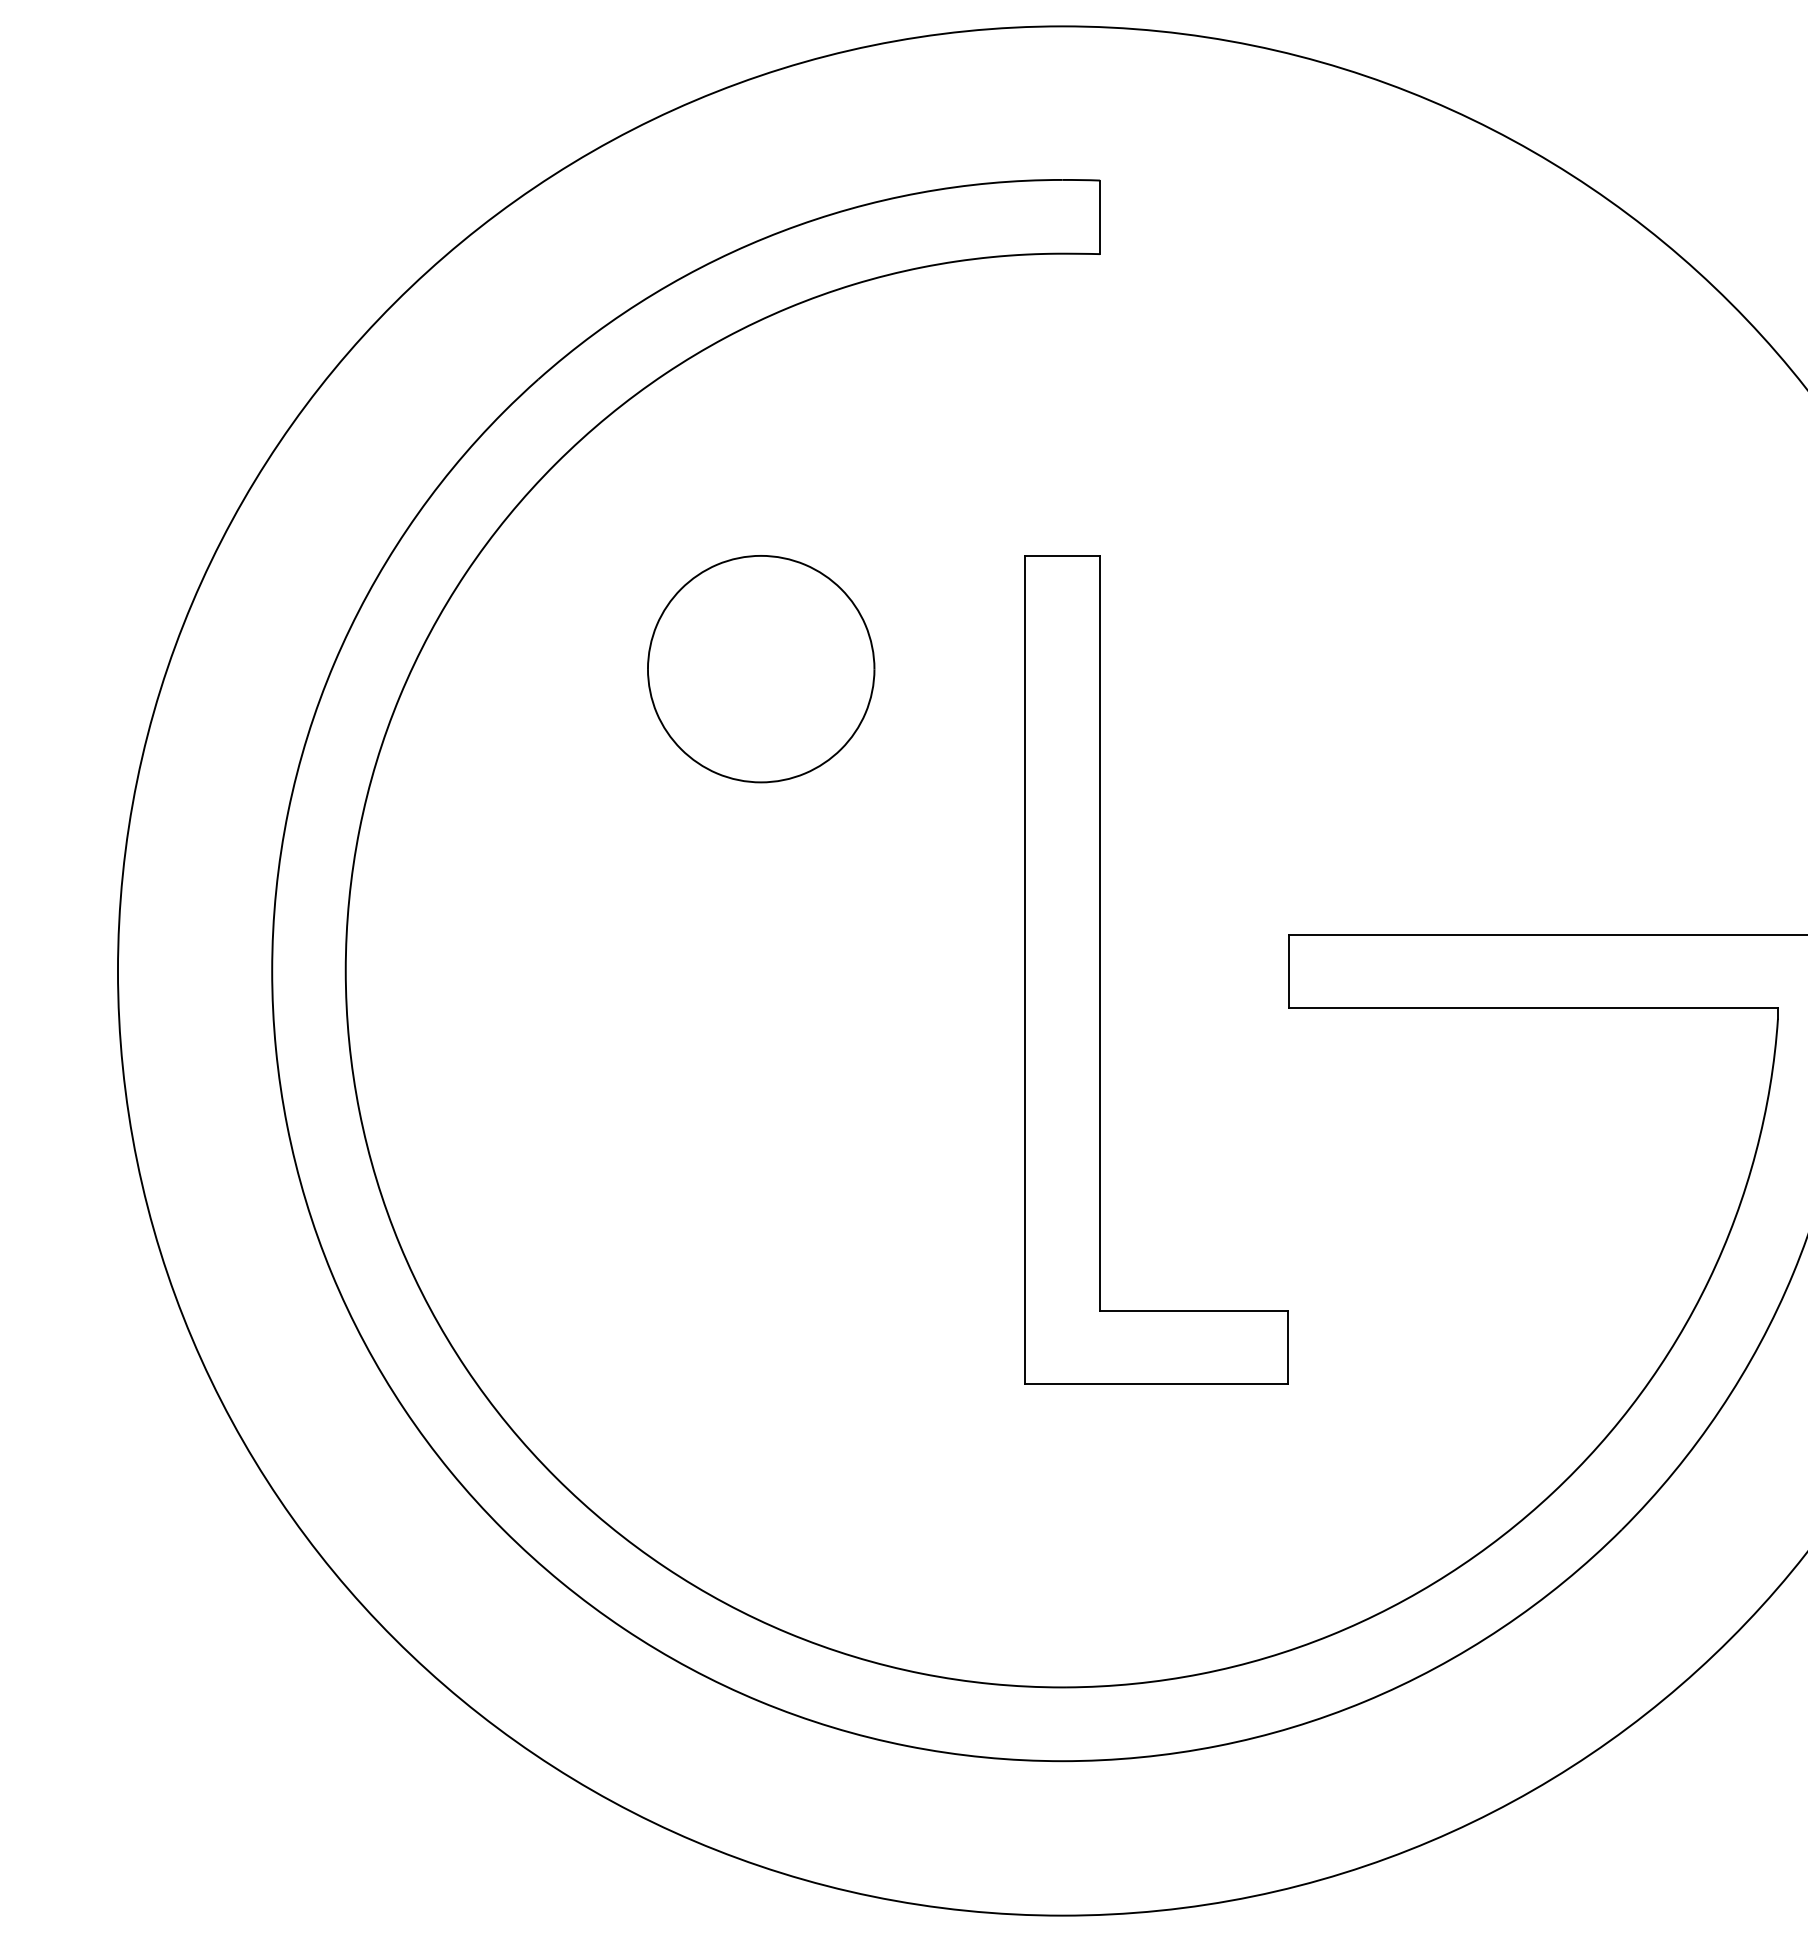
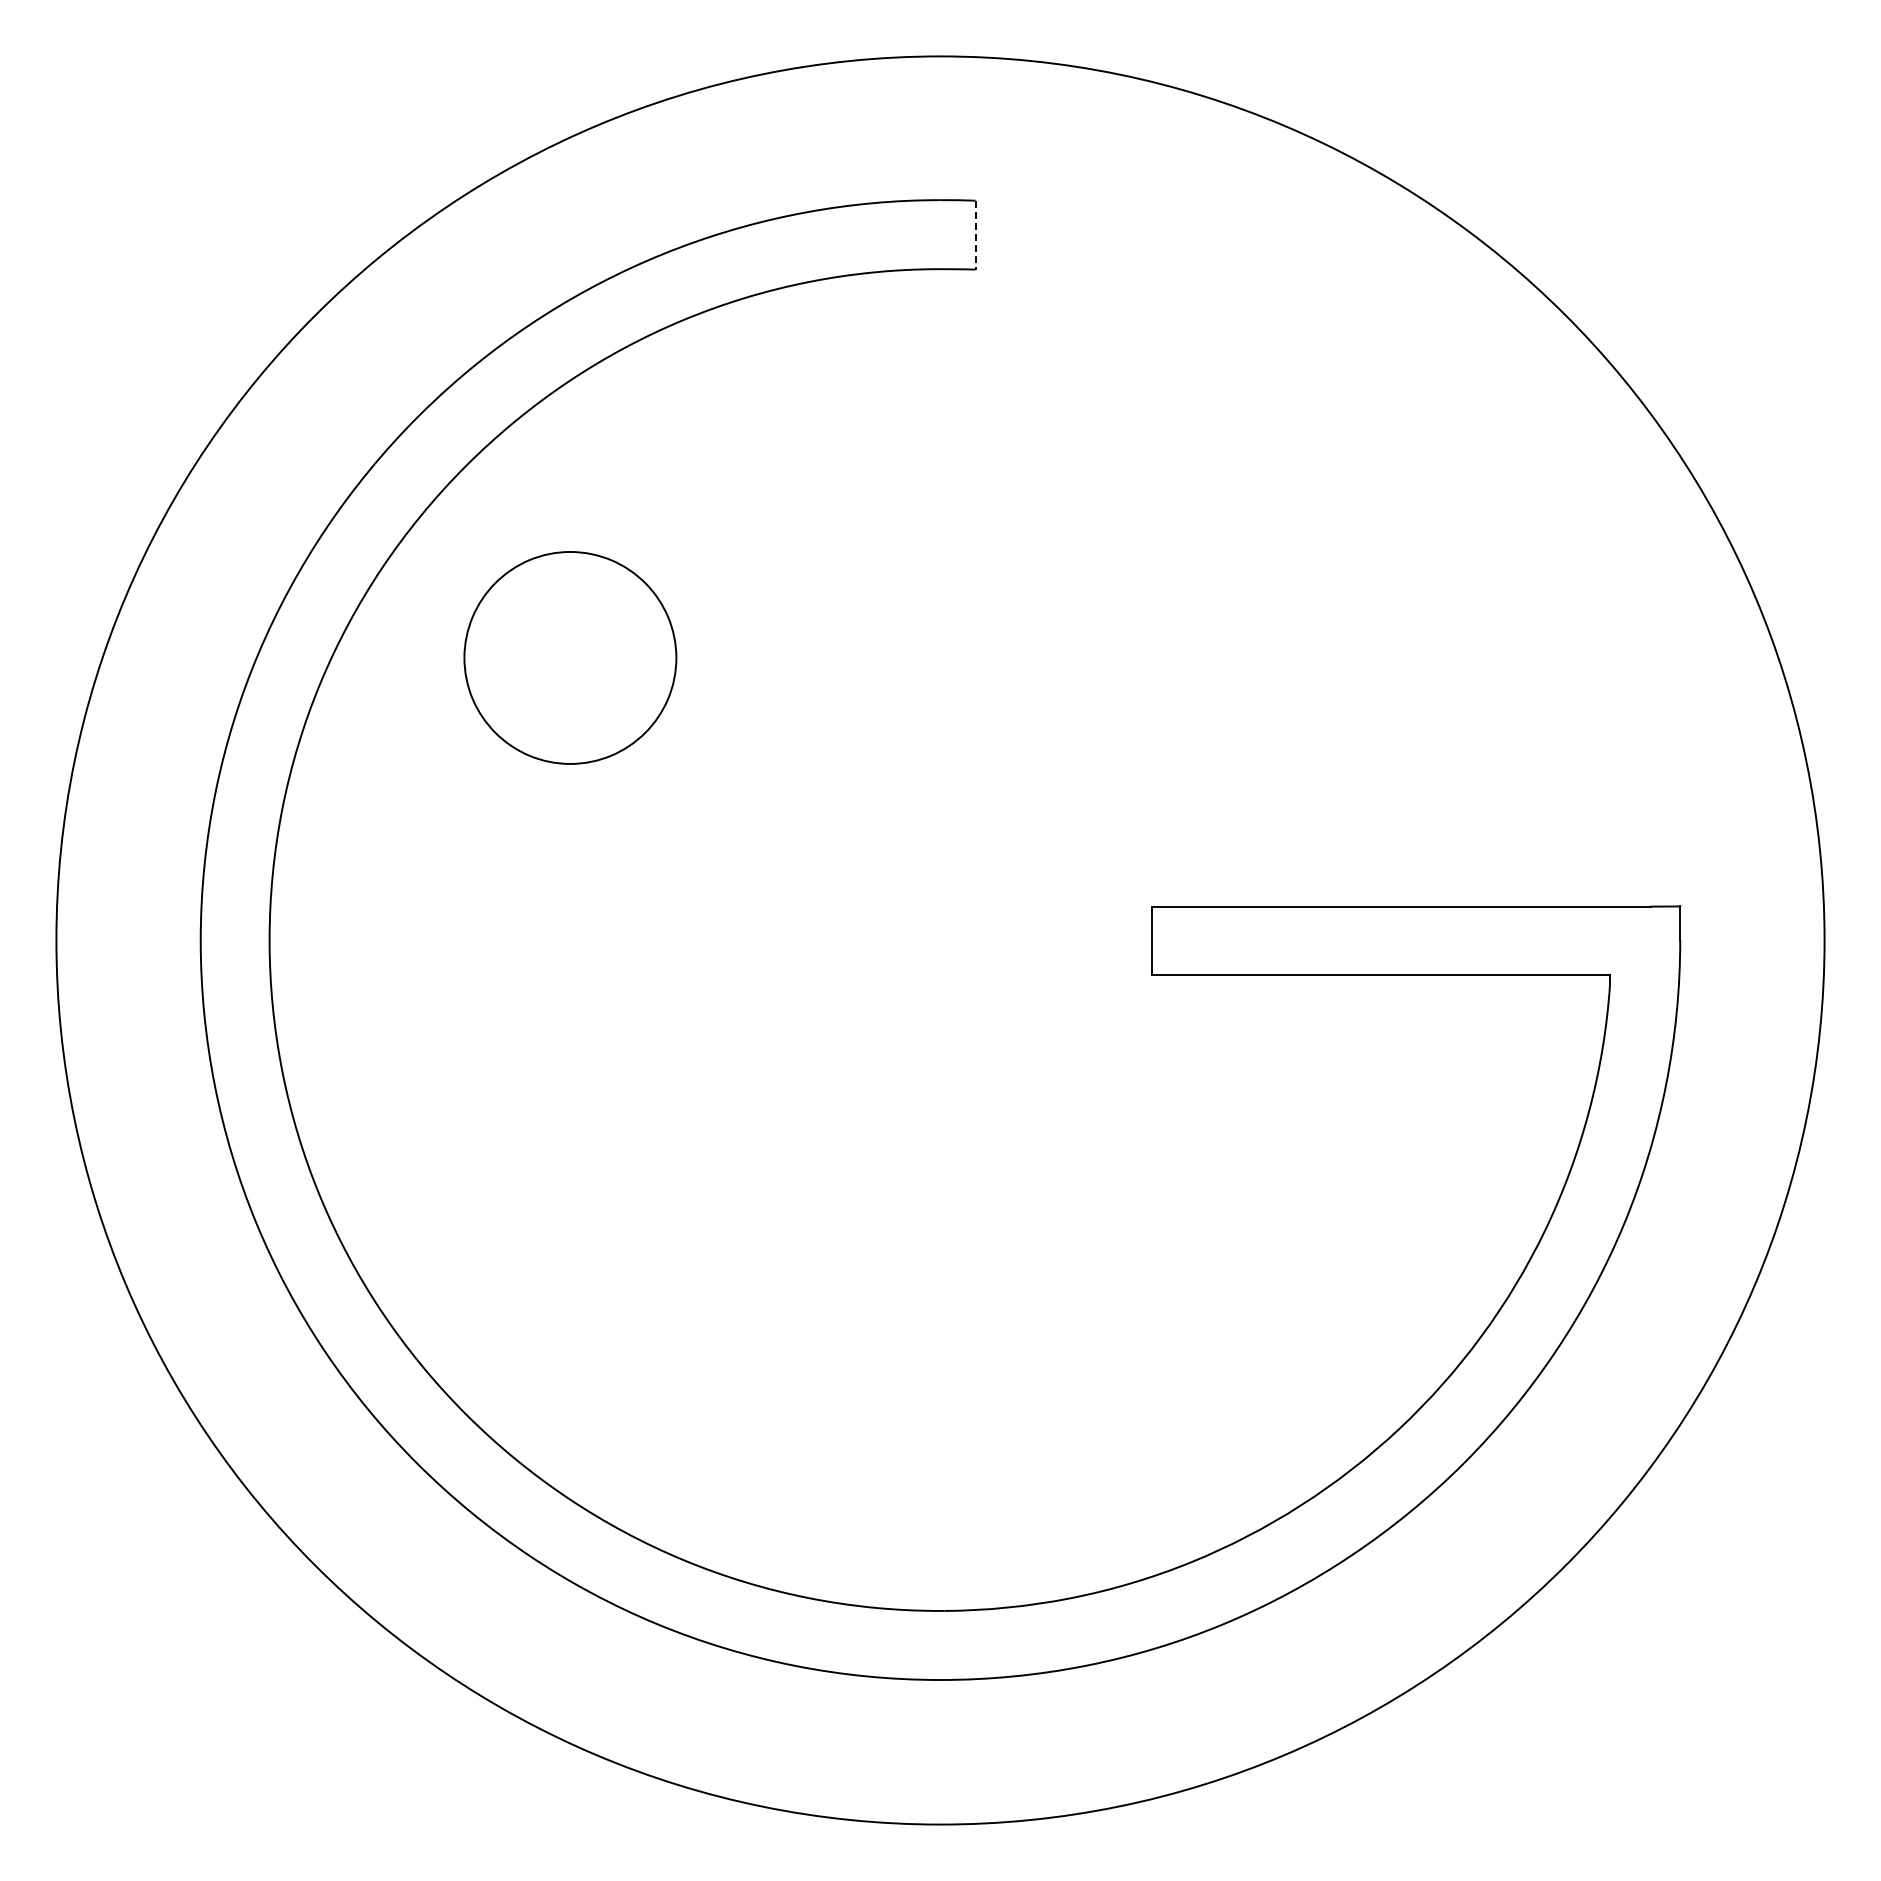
line: (1100, 217) -> (975, 235), solid -> dashed
part: (761, 668) -> (570, 657), moved
part: (1101, 969) -> (976, 939), removed

